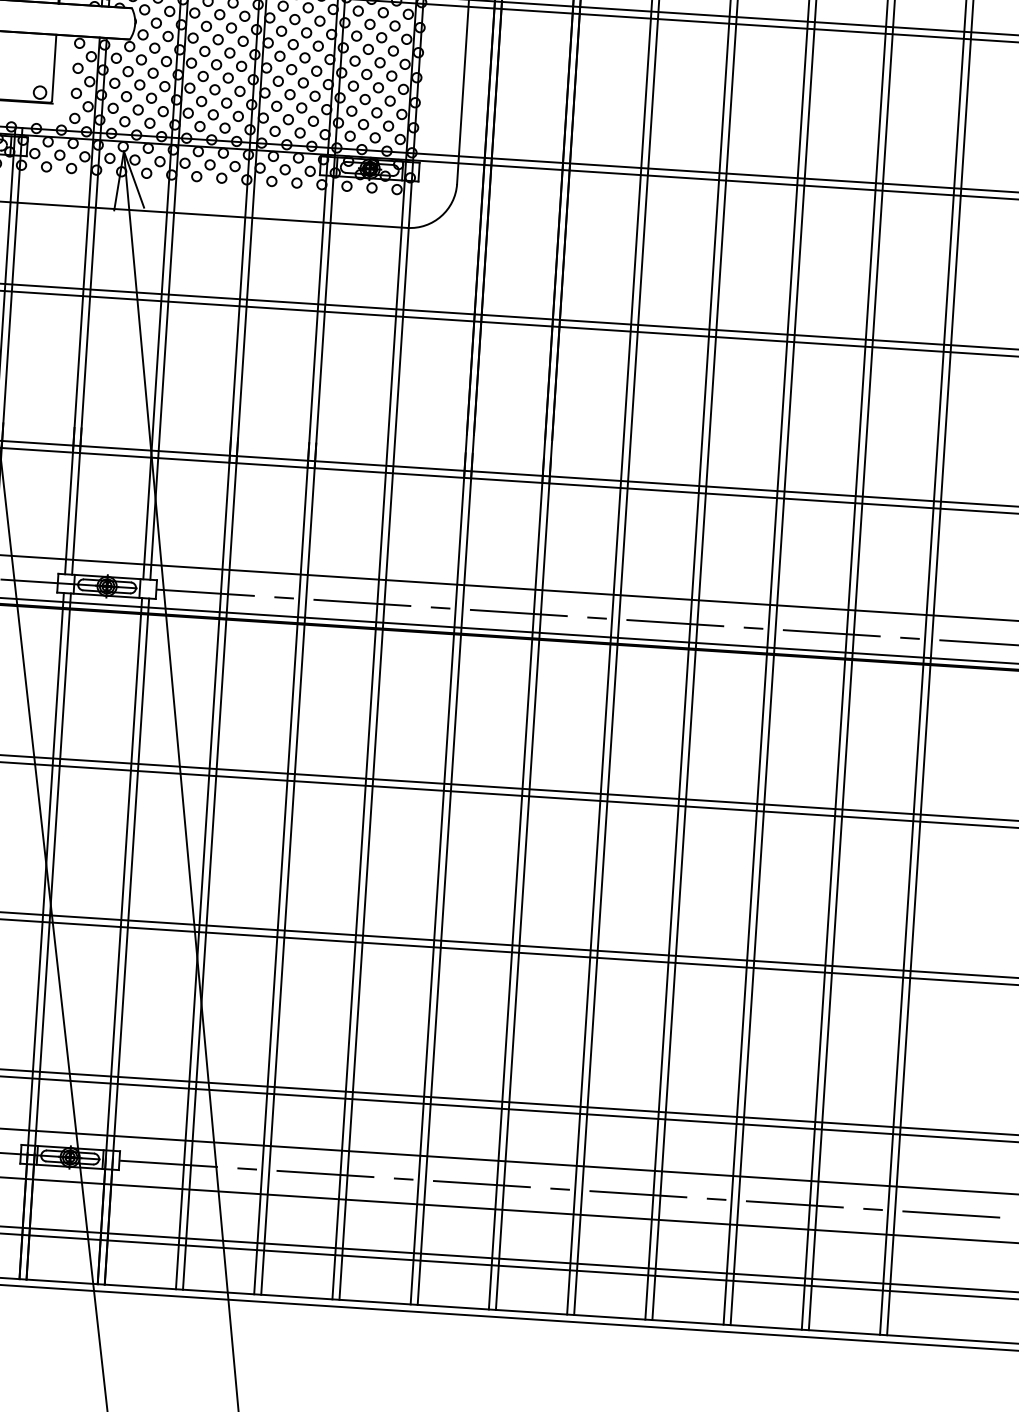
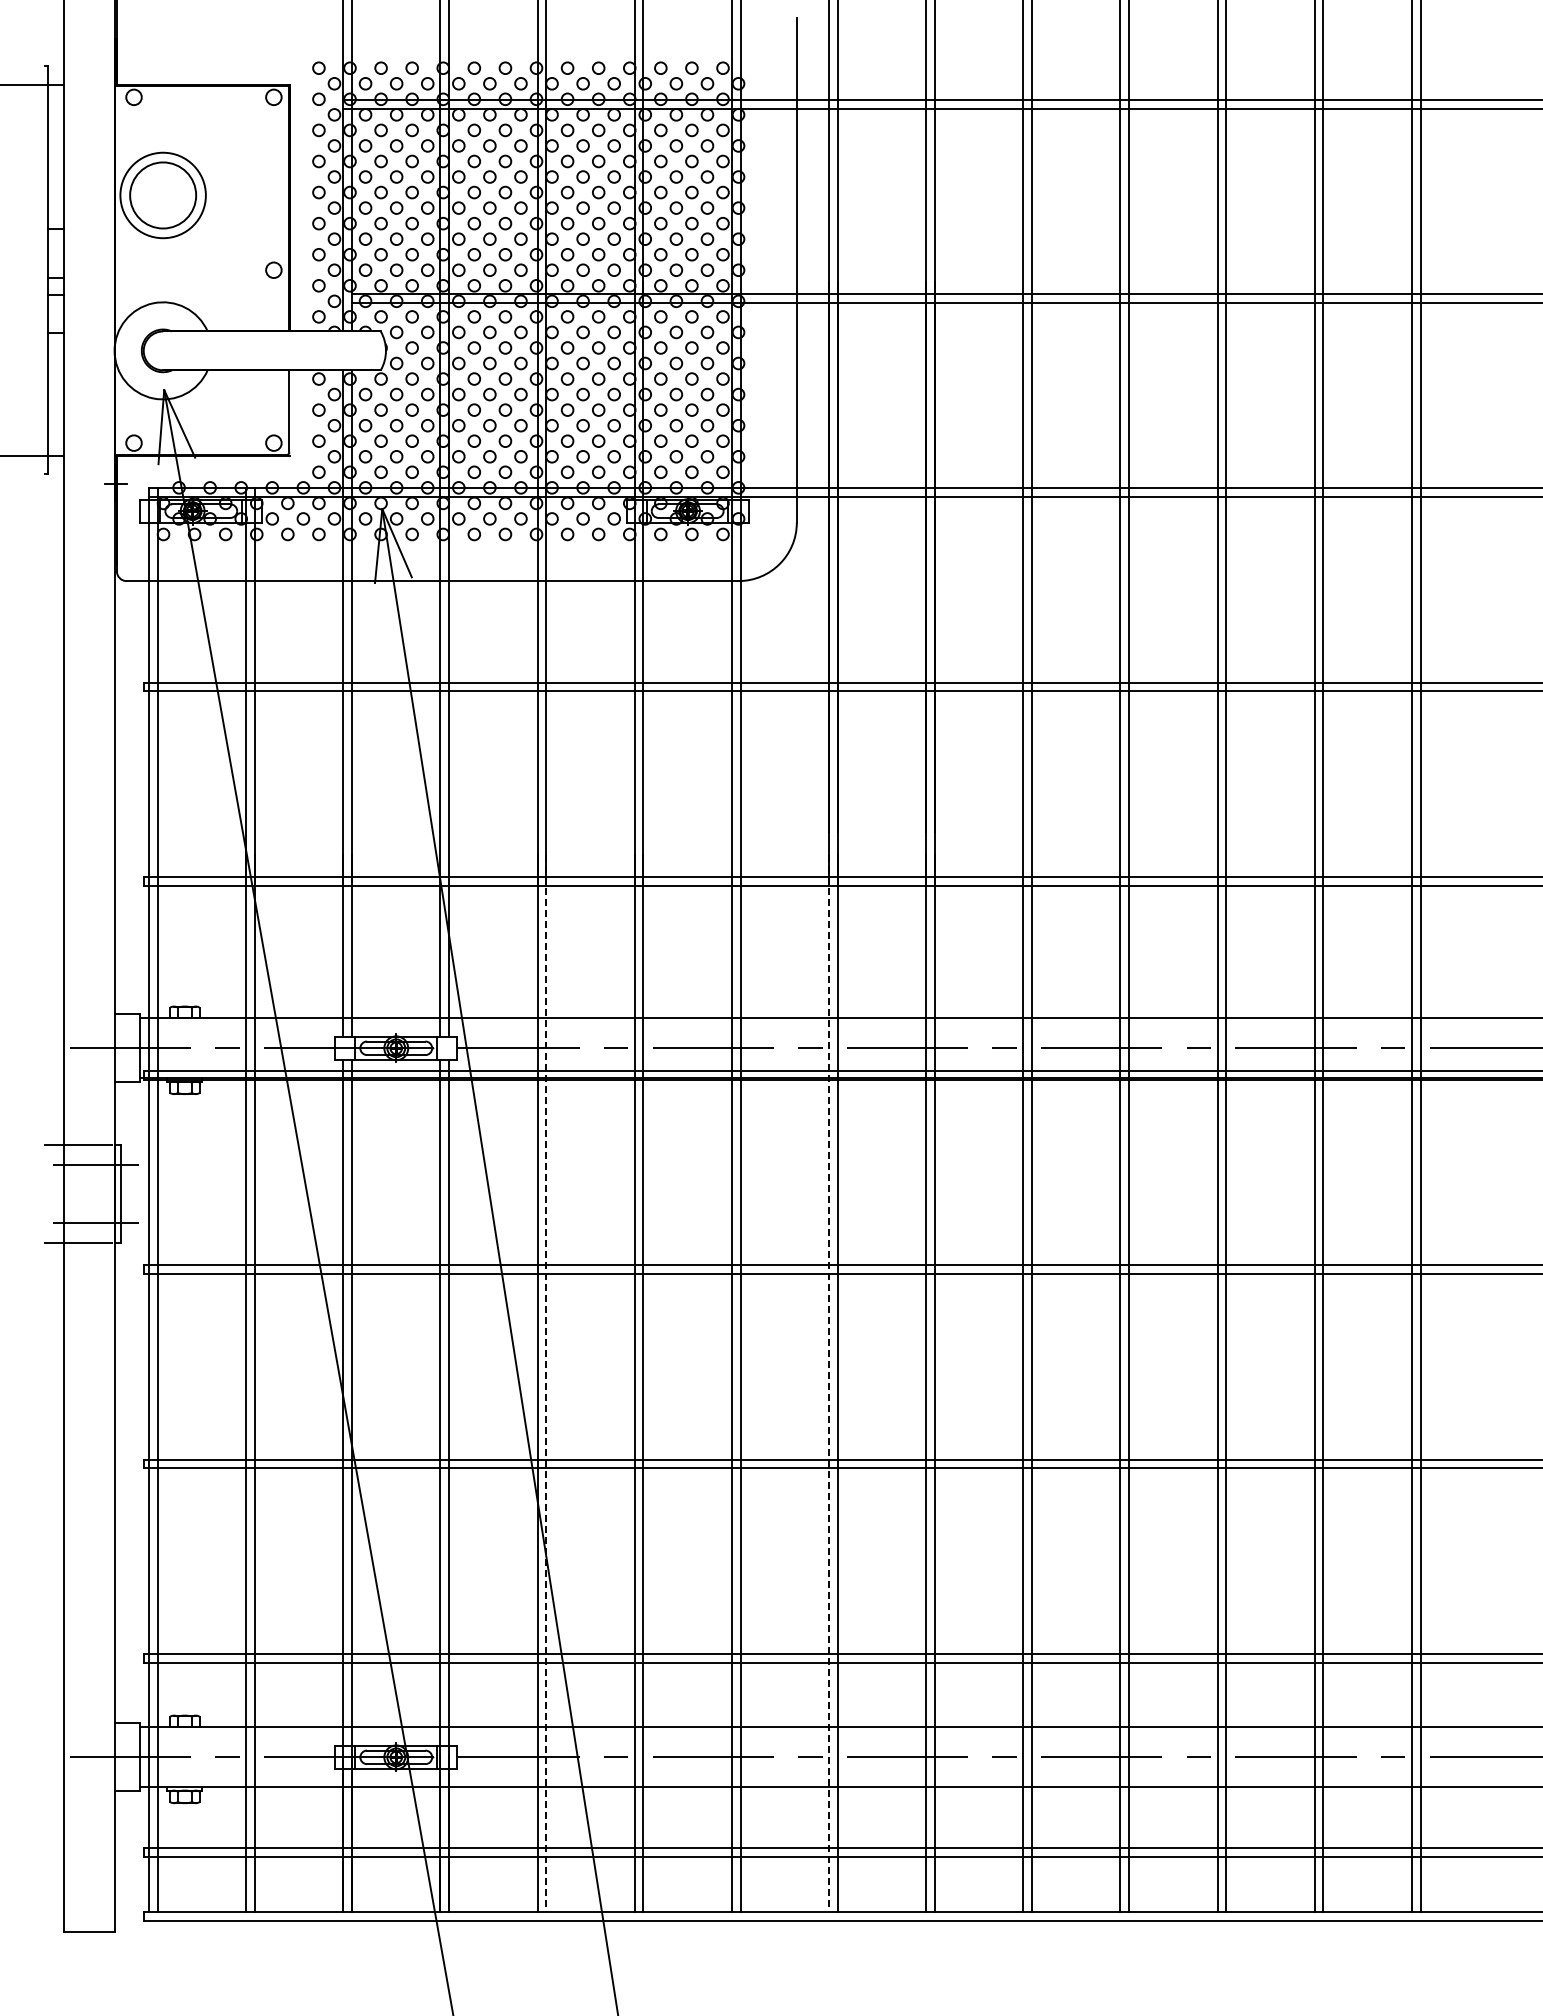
line: (210, 864) -> (546, 1383), solid -> dashed
line: (438, 878) -> (829, 1383), solid -> dashed

